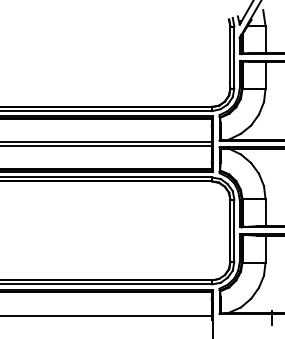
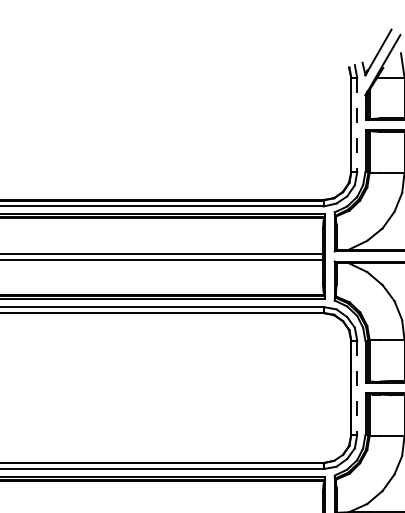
line: (234, 58) -> (357, 126), solid -> dashed
line: (234, 231) -> (357, 388), solid -> dashed

